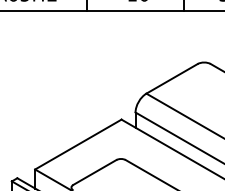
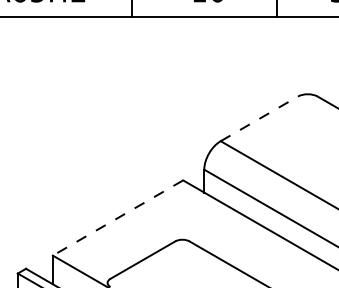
line: (172, 78) -> (259, 118), solid -> dashed
line: (78, 144) -> (118, 217), solid -> dashed

